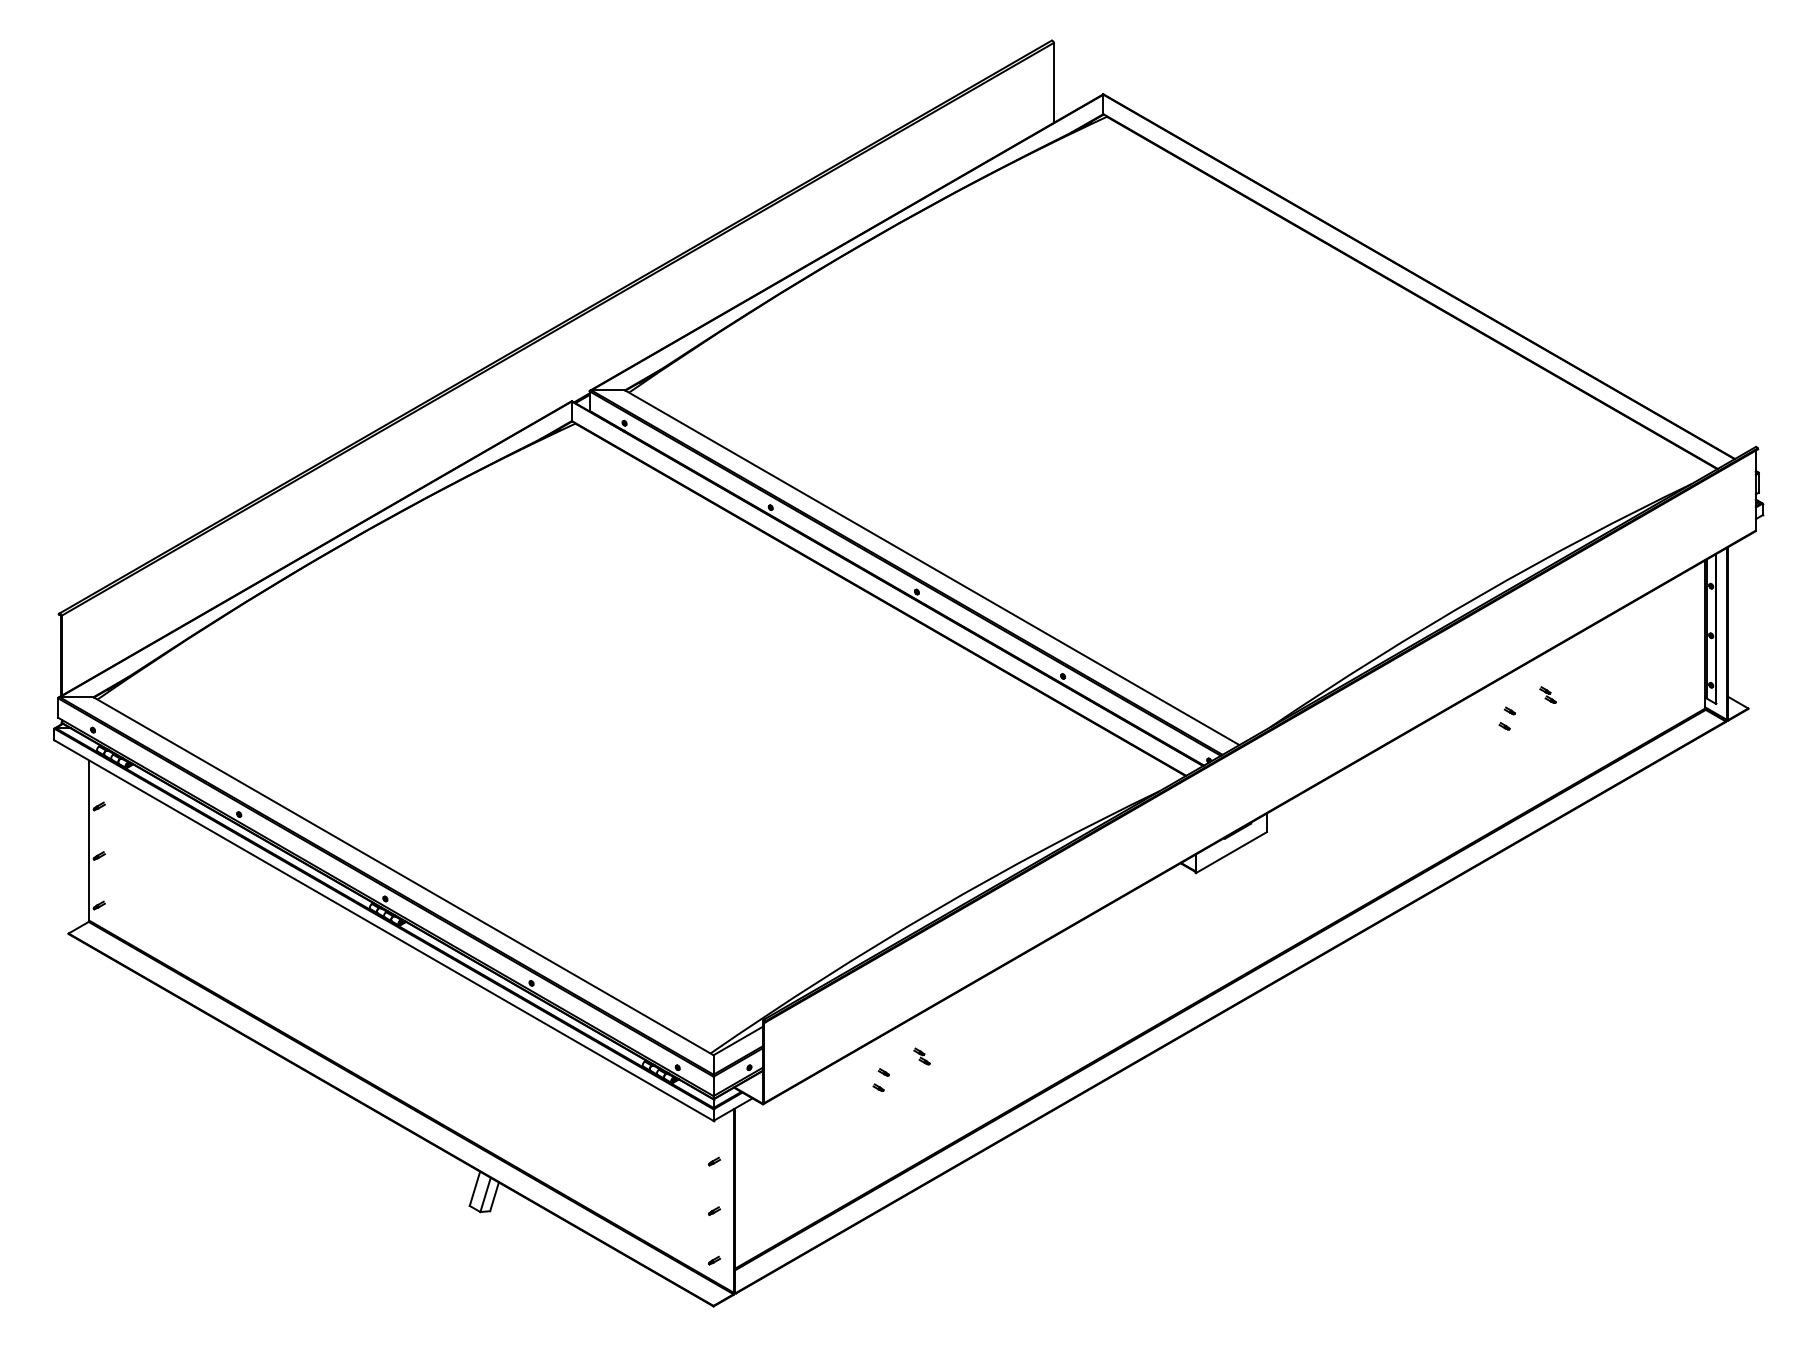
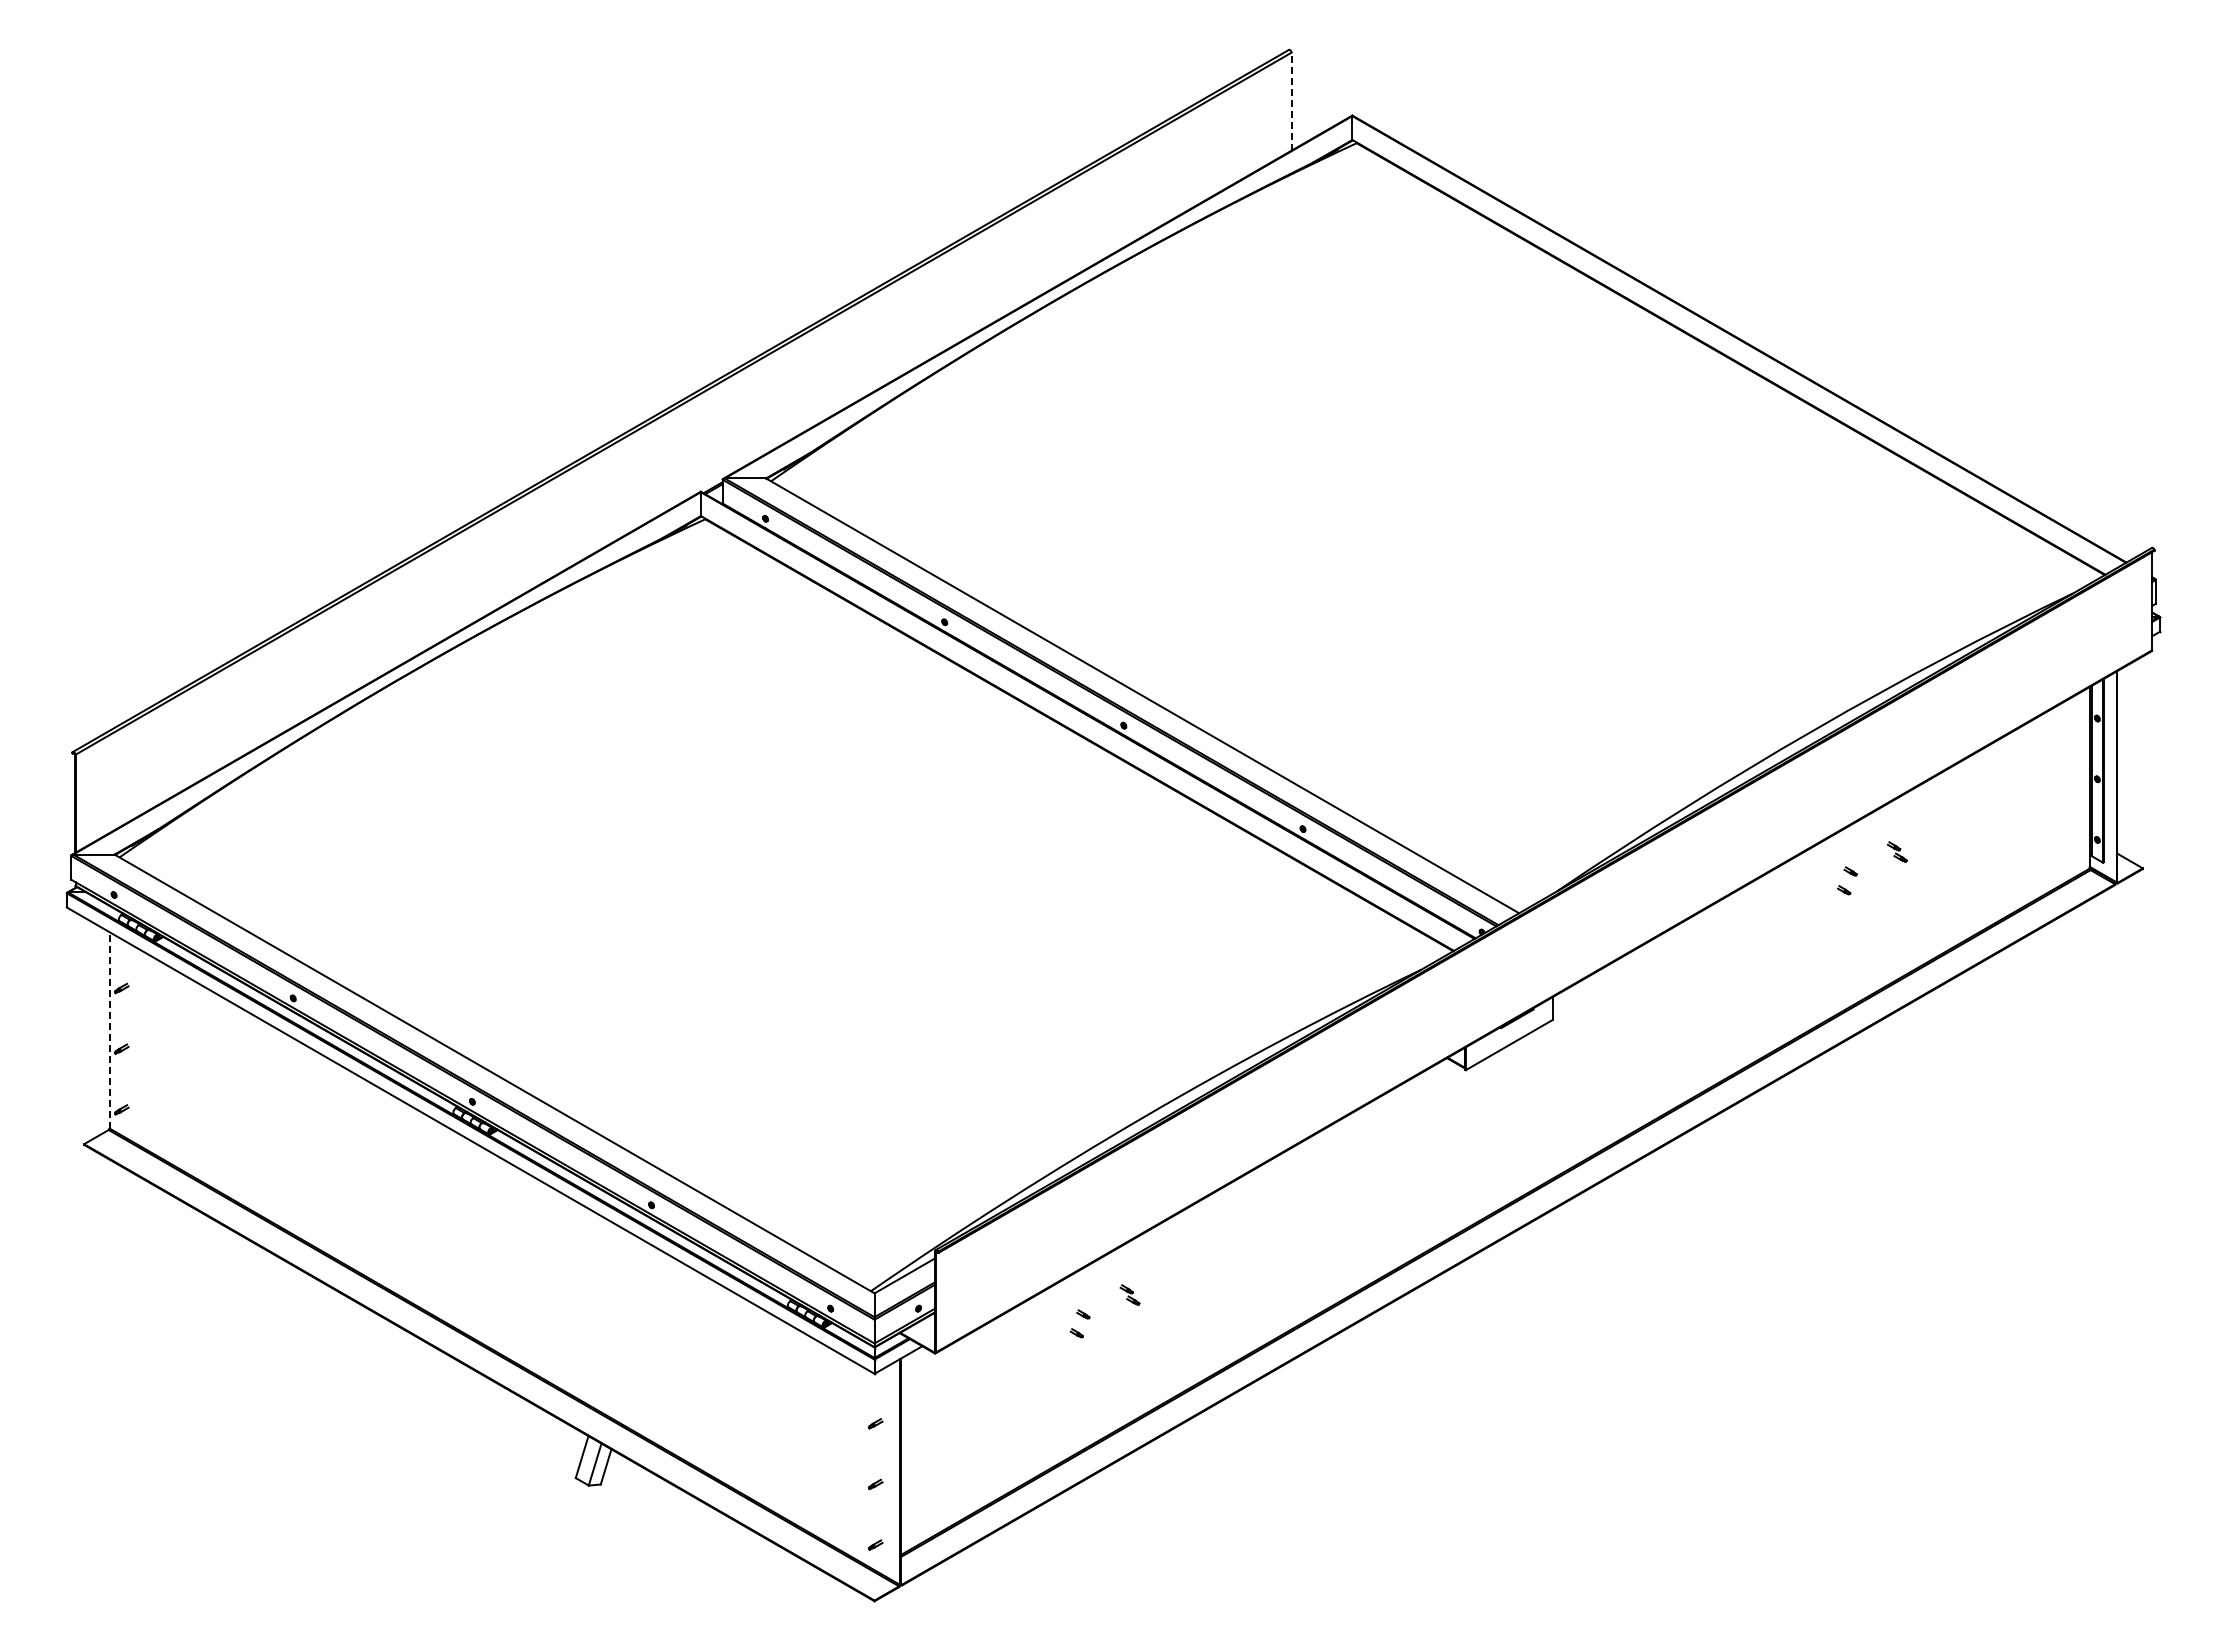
line: (1053, 82) -> (1291, 101), solid -> dashed
line: (89, 839) -> (109, 1029), solid -> dashed

